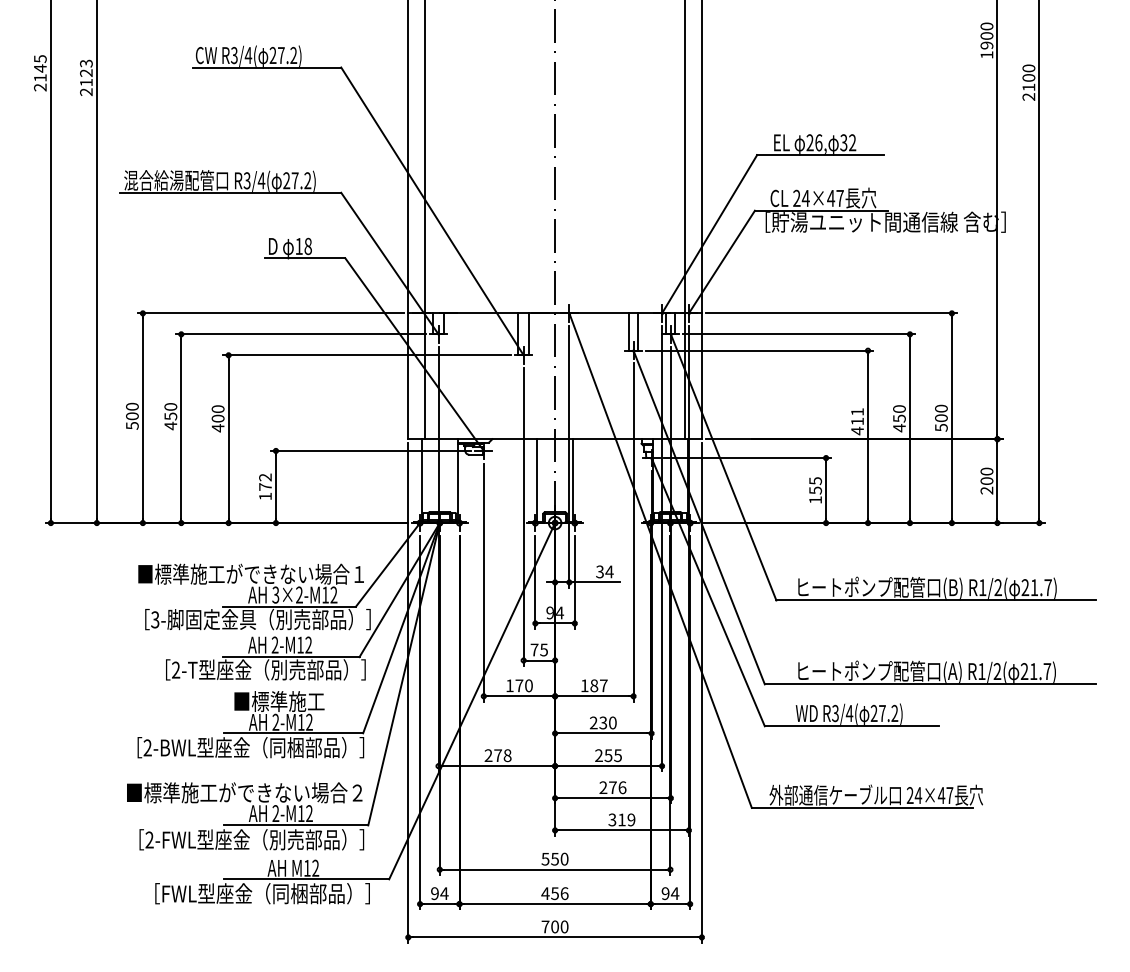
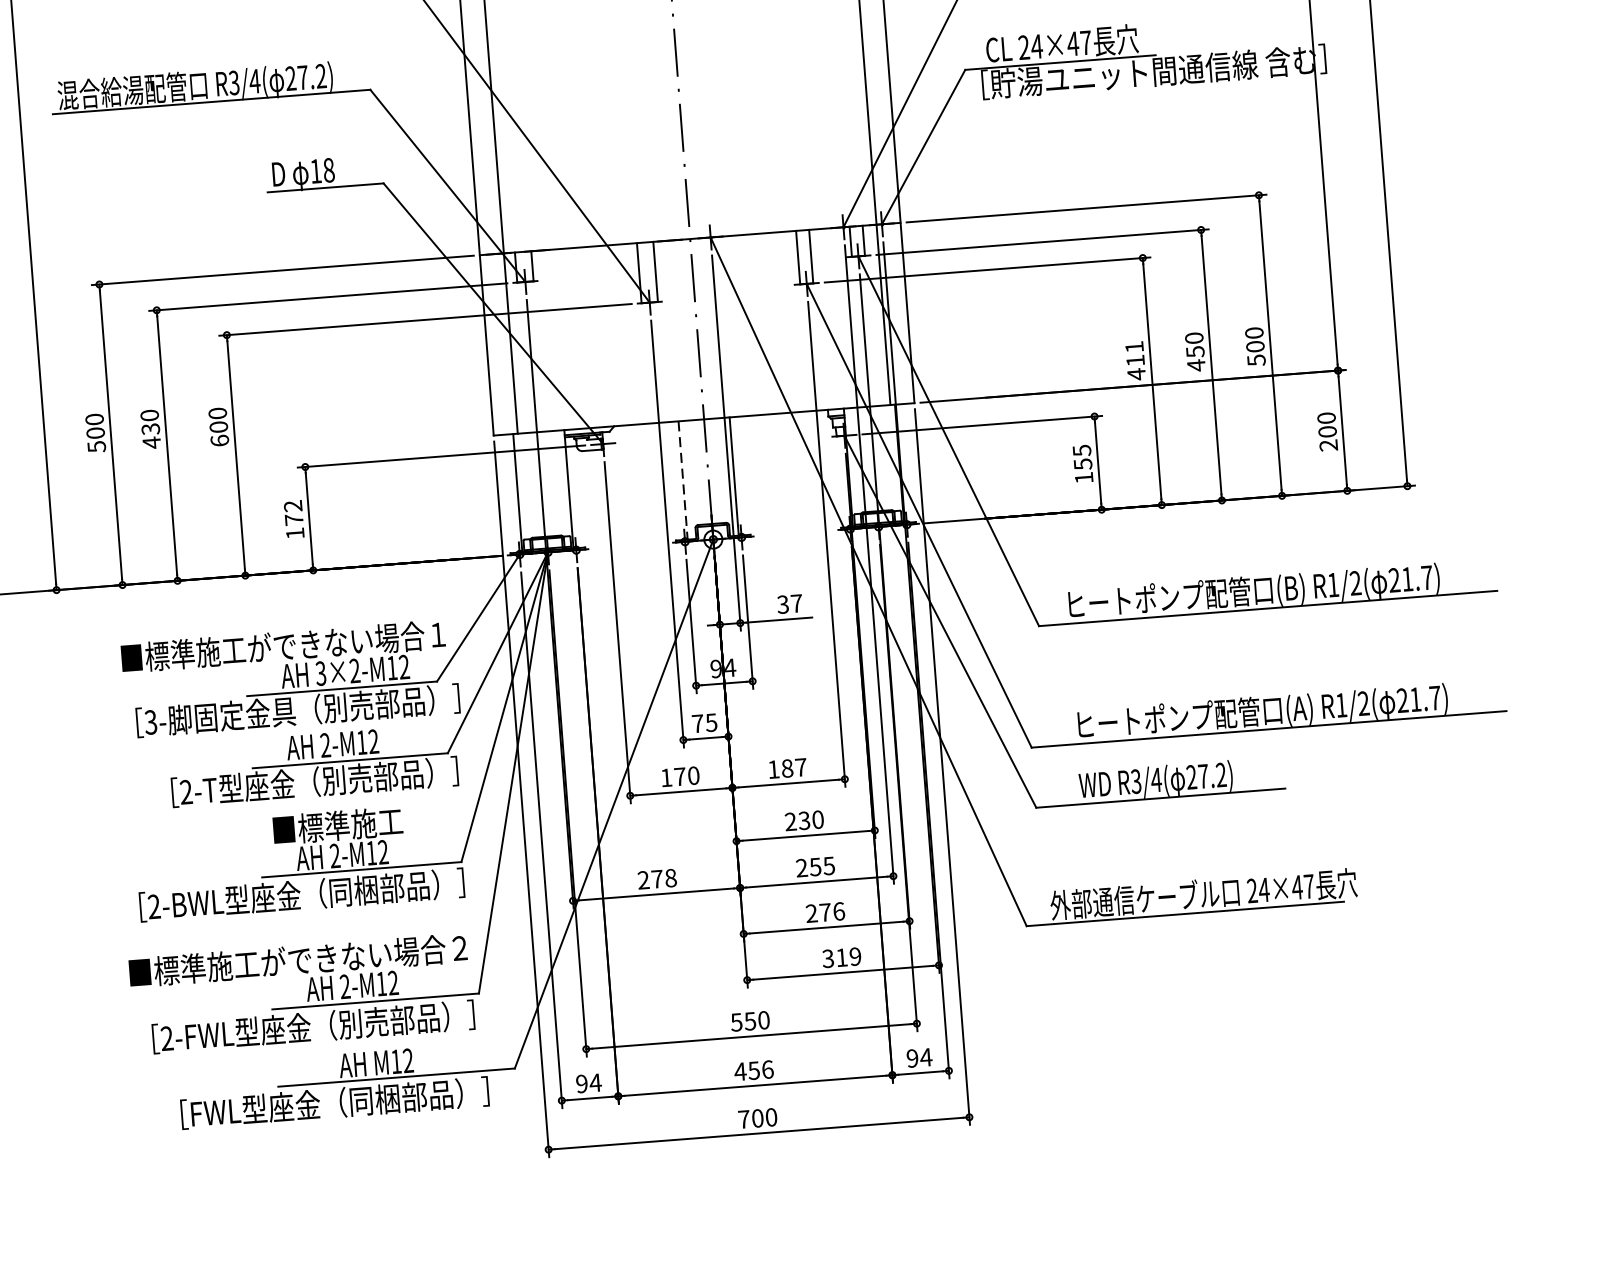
text: (170, 415) -> (150, 427), 450 -> 430
text: (217, 428) -> (219, 441), 400 -> 600
line: (537, 481) -> (683, 481), solid -> dashed
text: (609, 571) -> (796, 603), 34 -> 37

